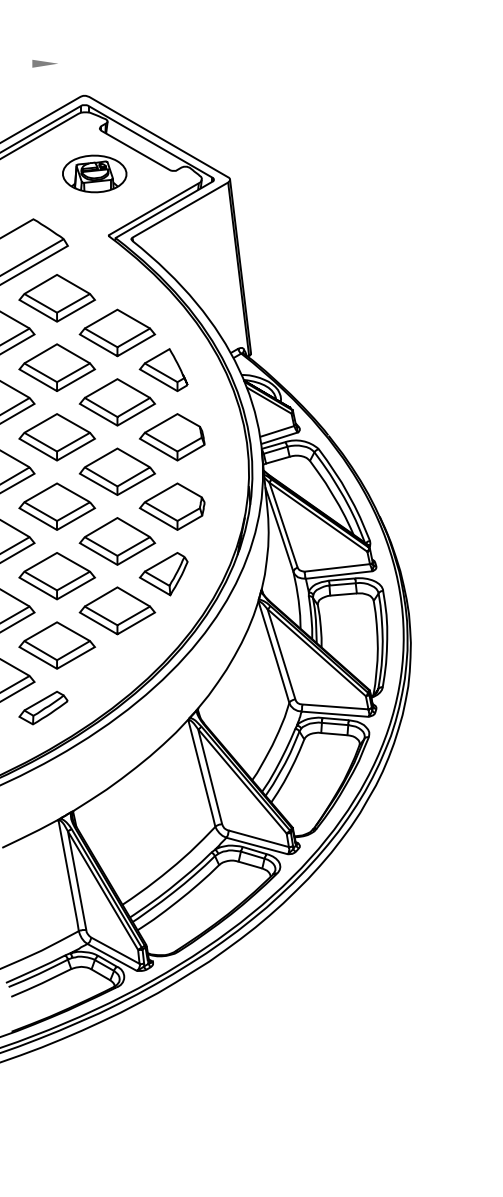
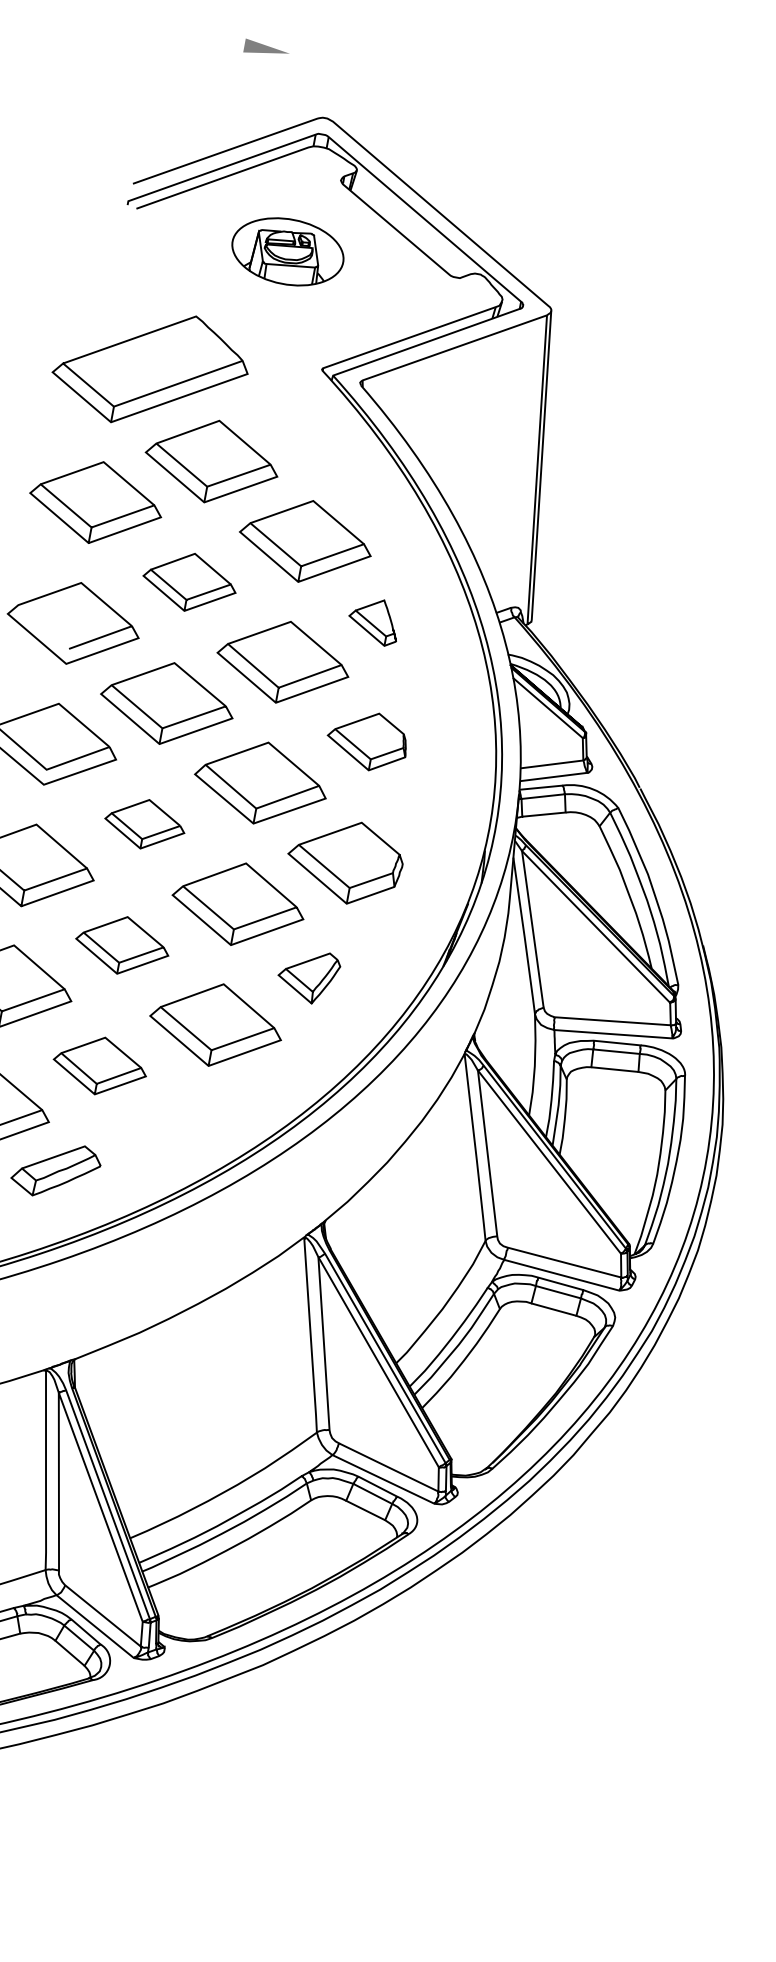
part: (94, 173) -> (287, 250), moved
part: (57, 367) -> (190, 582), size x0.7
part: (163, 370) -> (373, 621), size x0.6
part: (172, 437) -> (367, 741), size x0.7
part: (57, 506) -> (145, 824), size x0.6
part: (163, 574) -> (308, 976), size x0.7
part: (57, 576) -> (122, 945), size x0.7
part: (57, 645) -> (100, 1066), size x0.7

